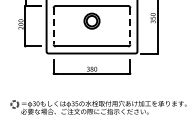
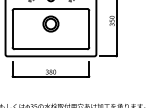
line: (53, 26) -> (12, 29), dashed -> solid
line: (130, 26) -> (89, 29), dashed -> solid

